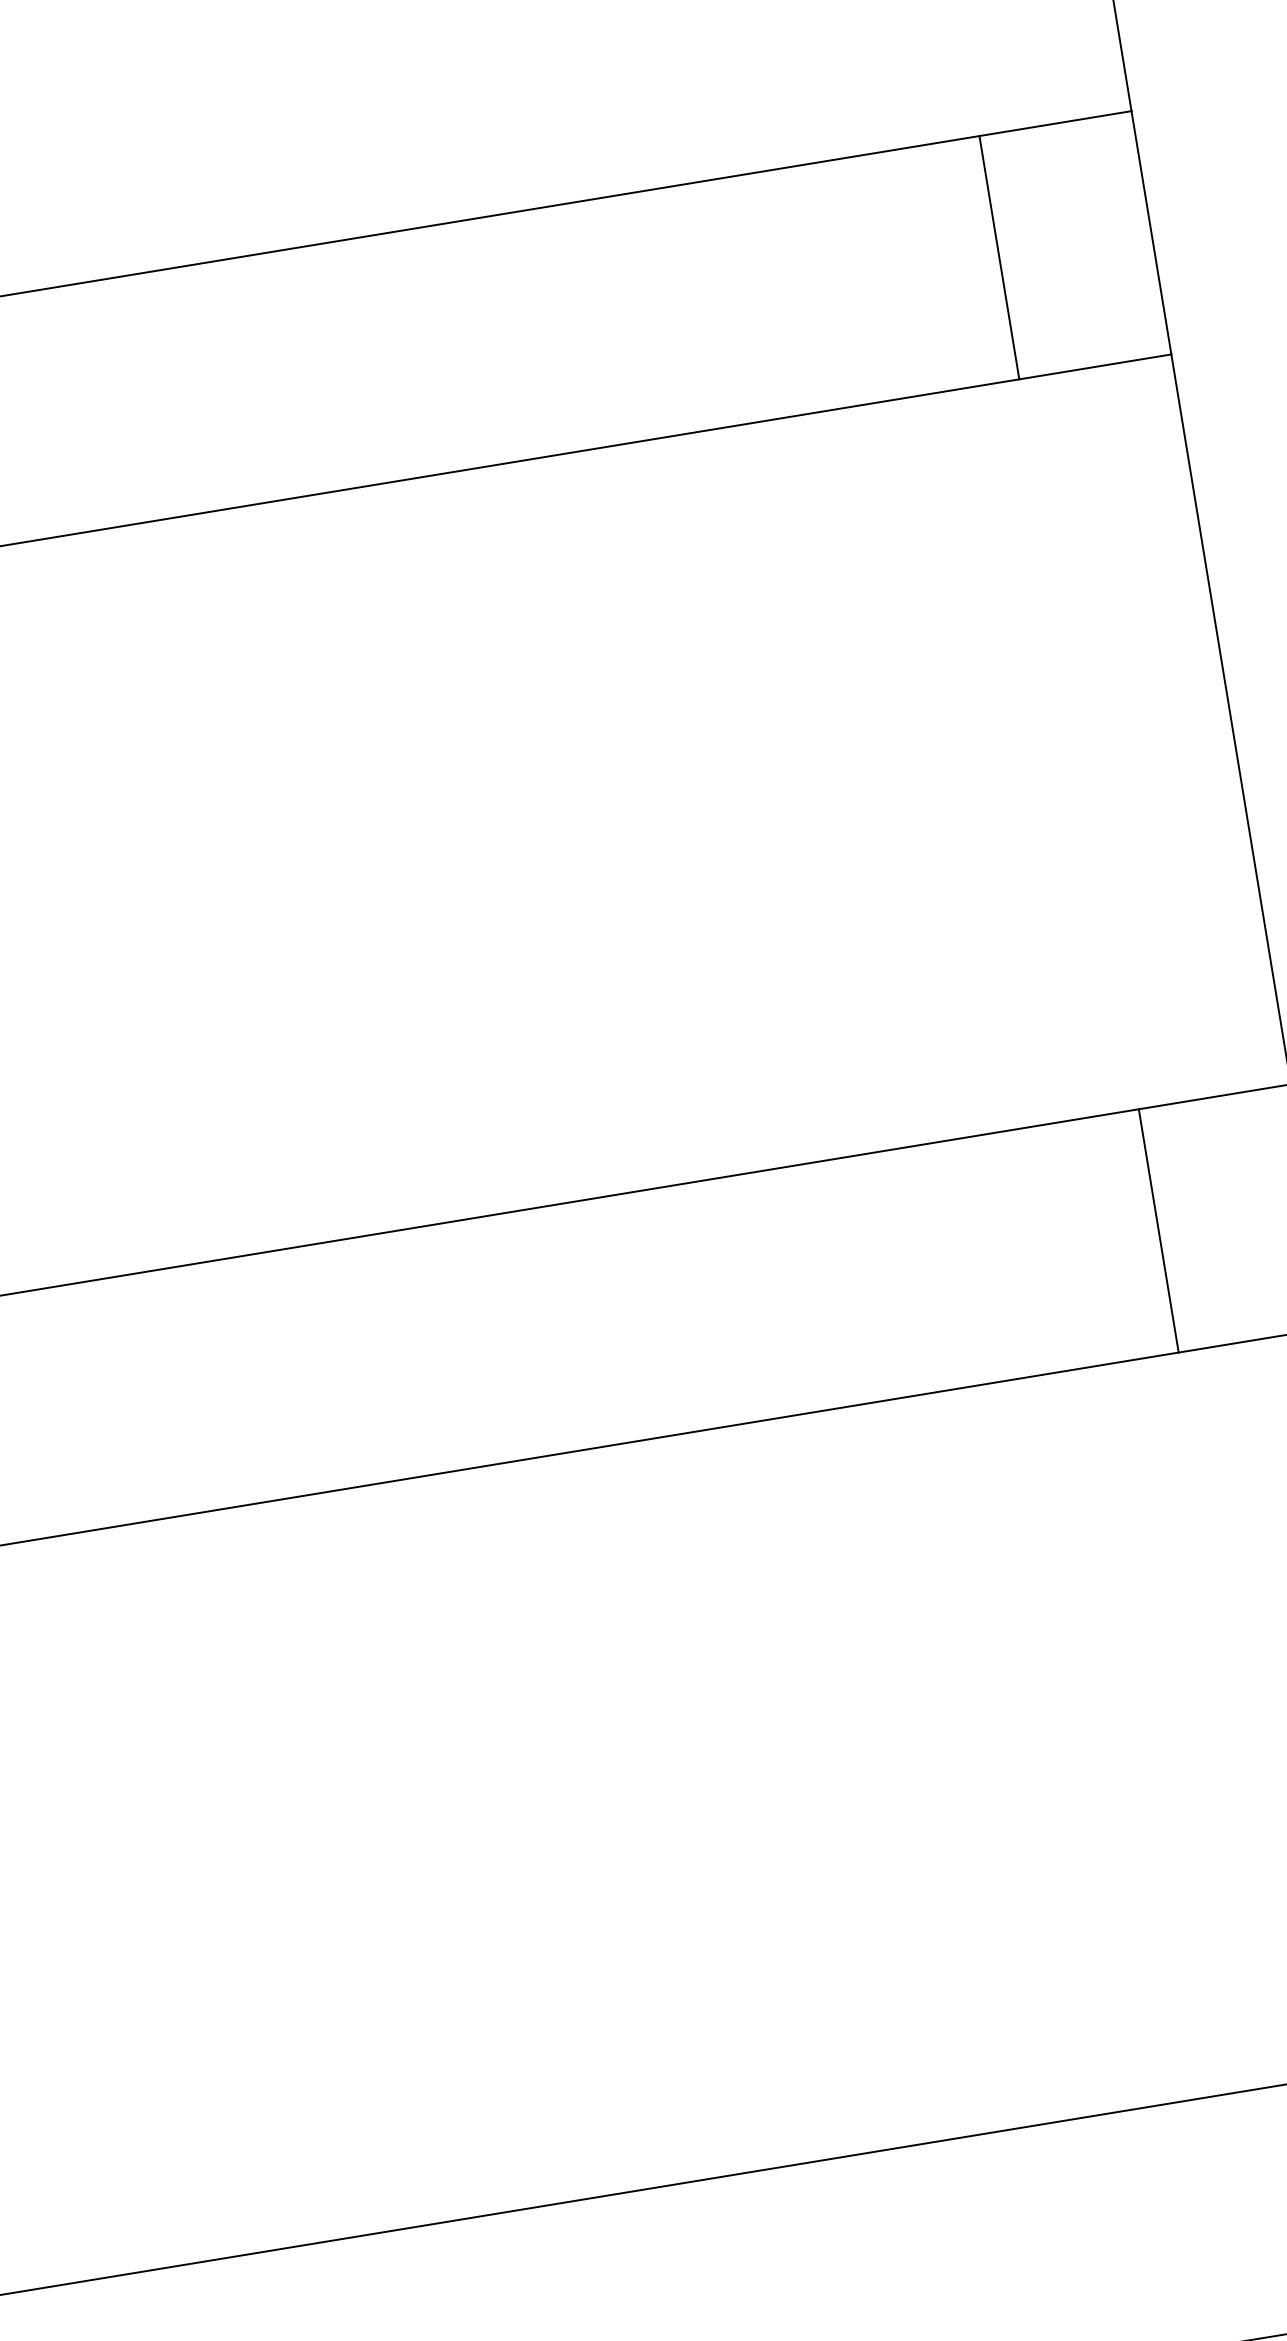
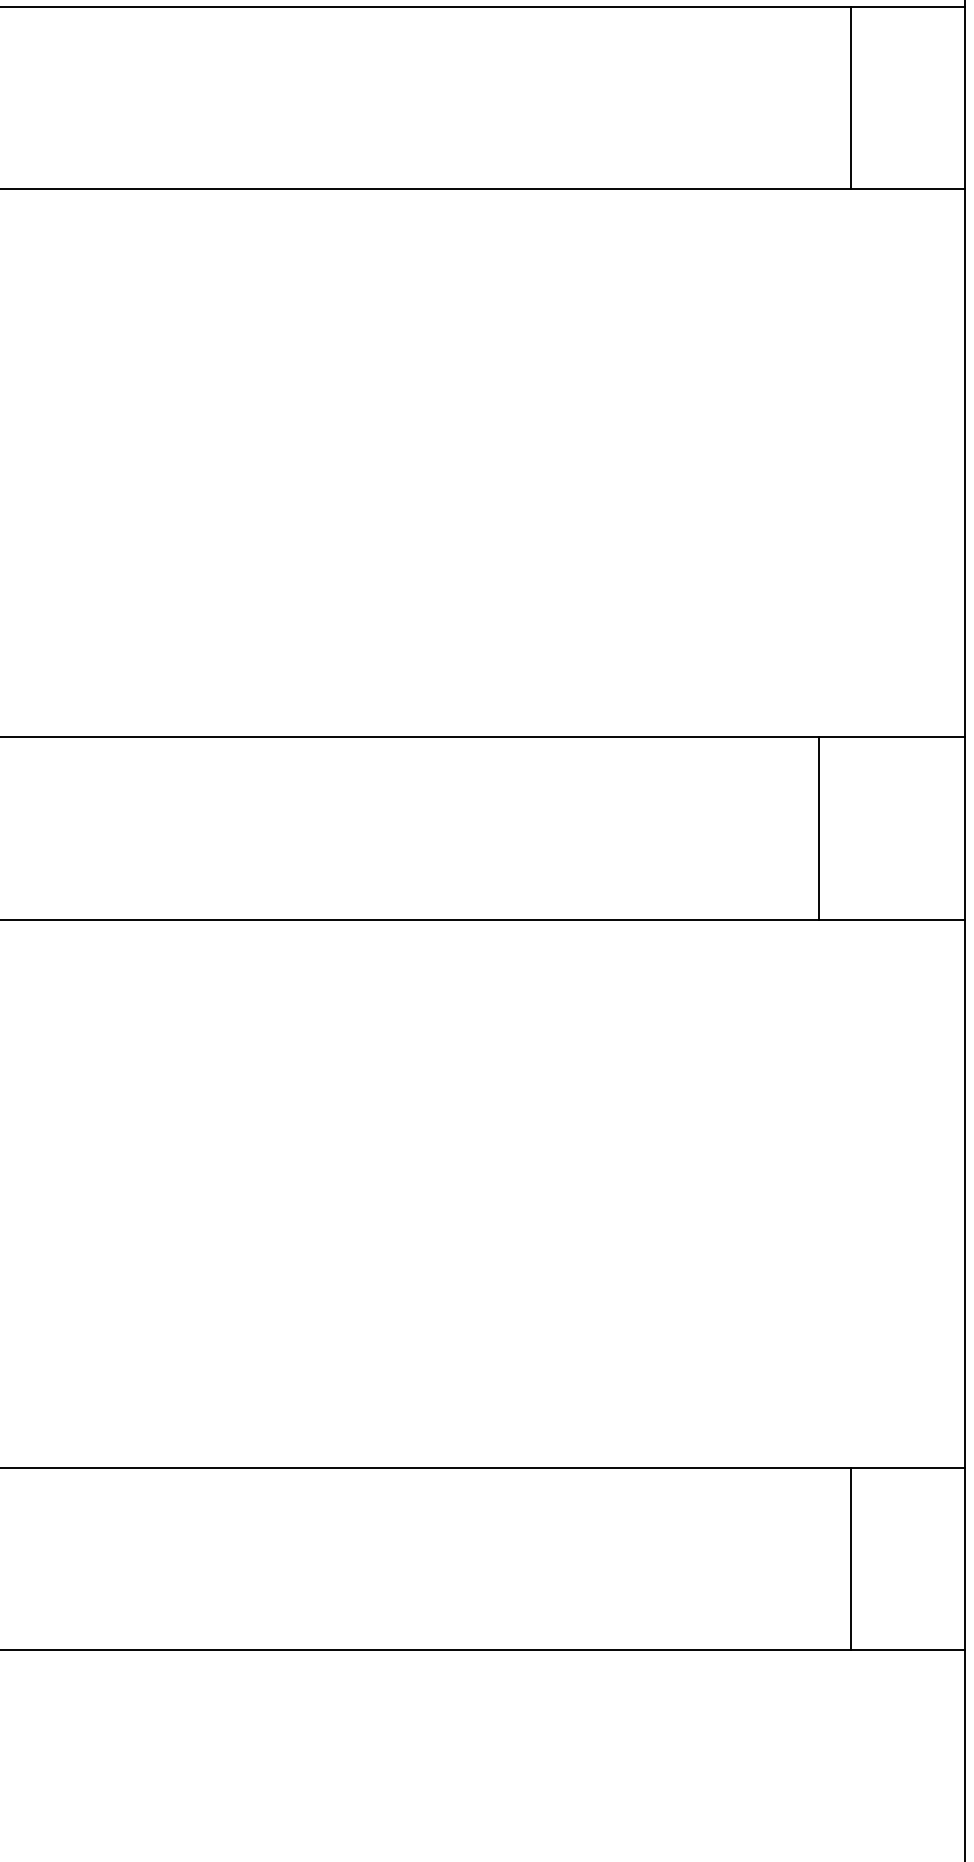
line: (1158, 1230) -> (818, 828), moved

